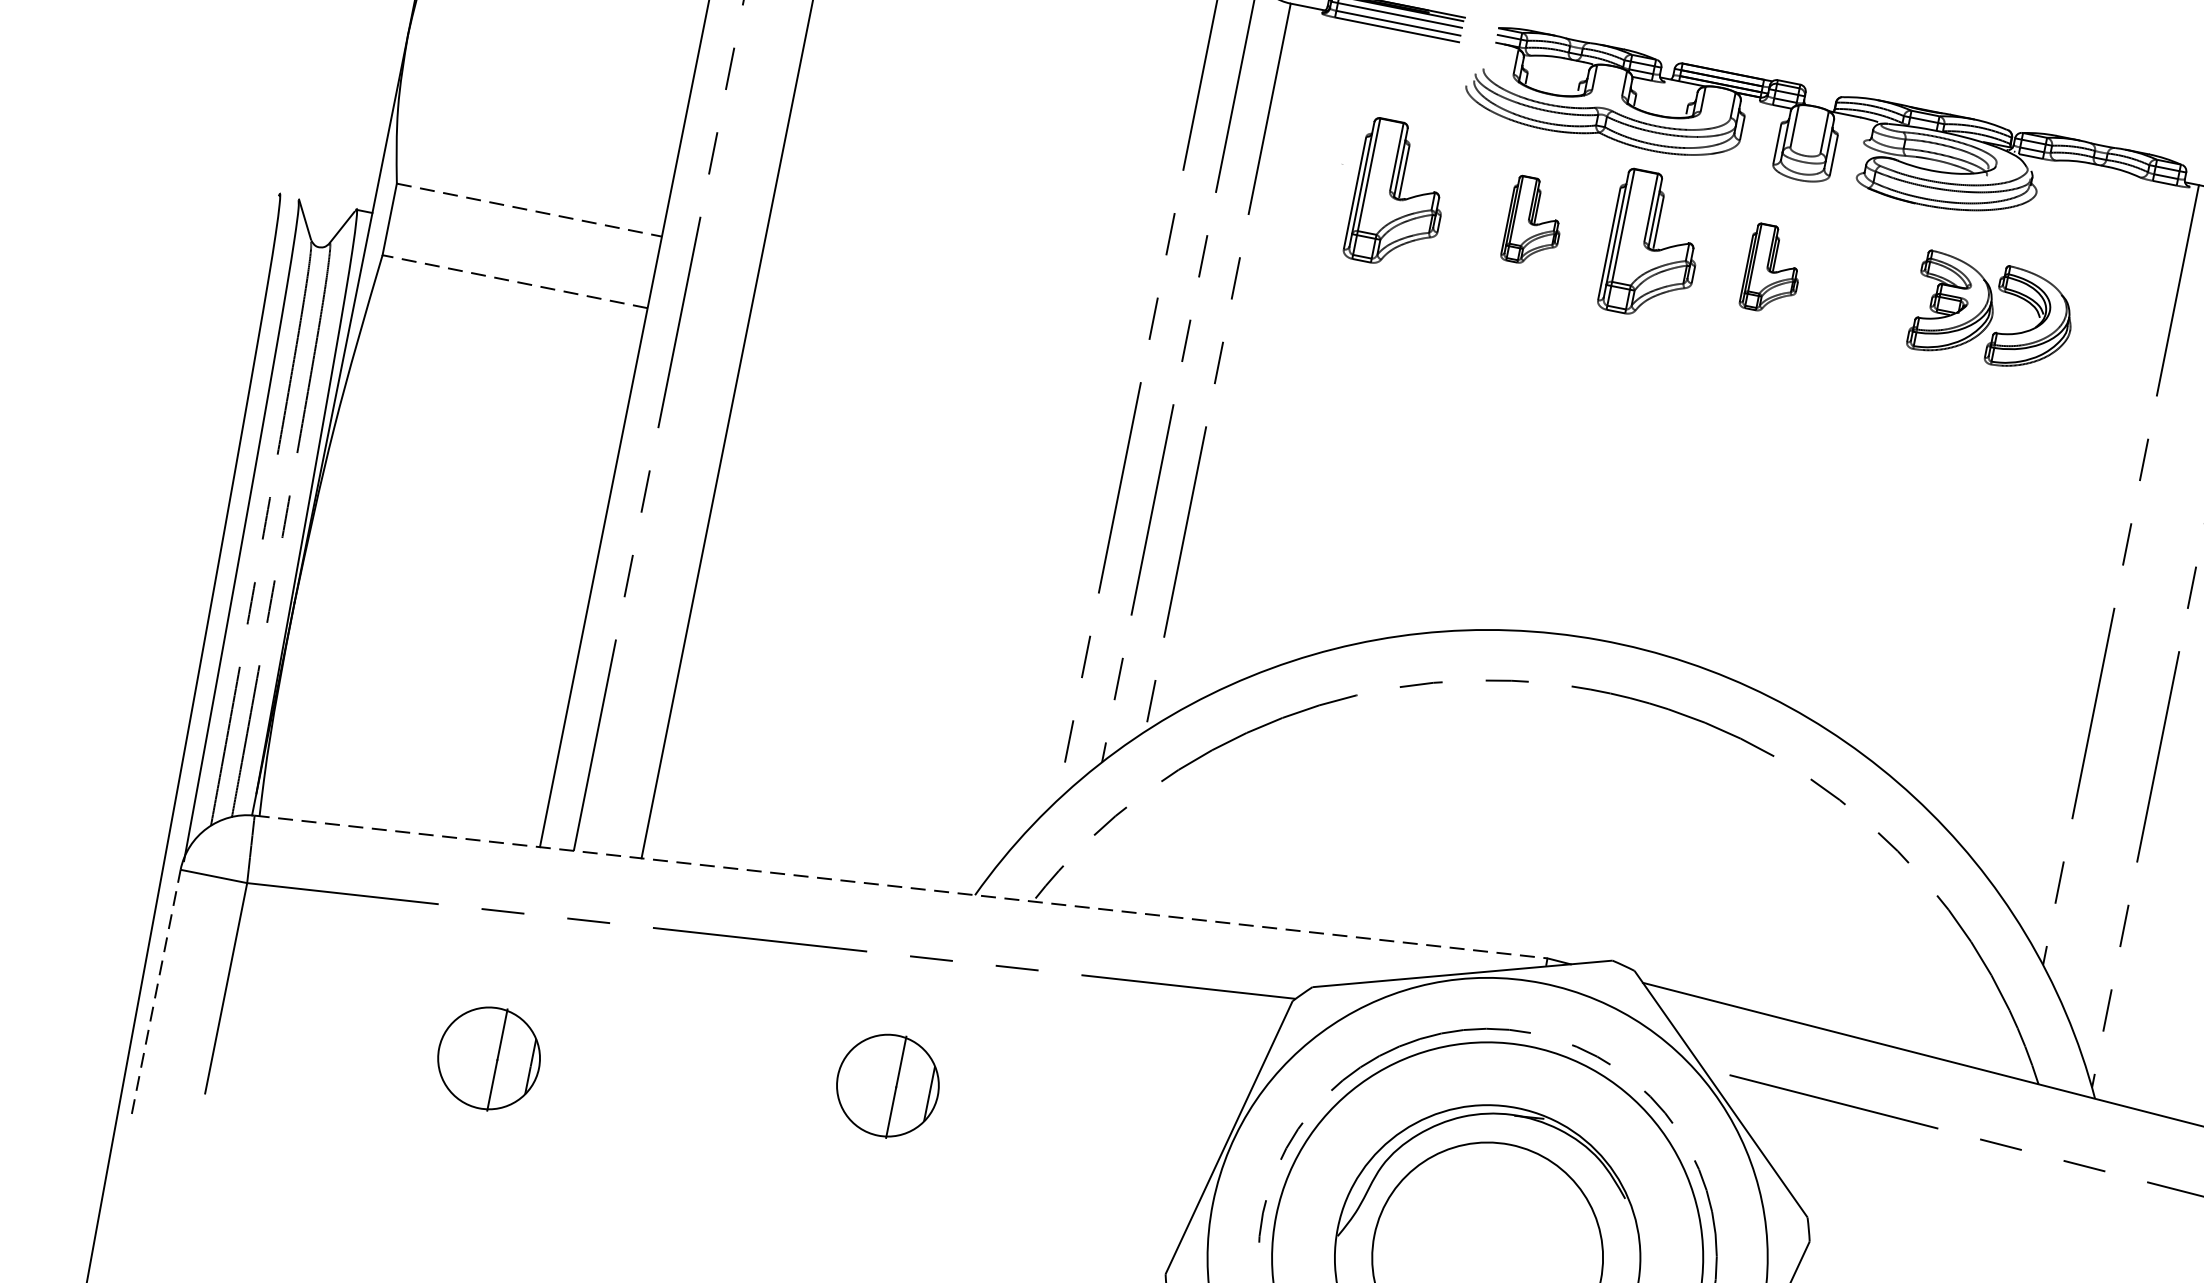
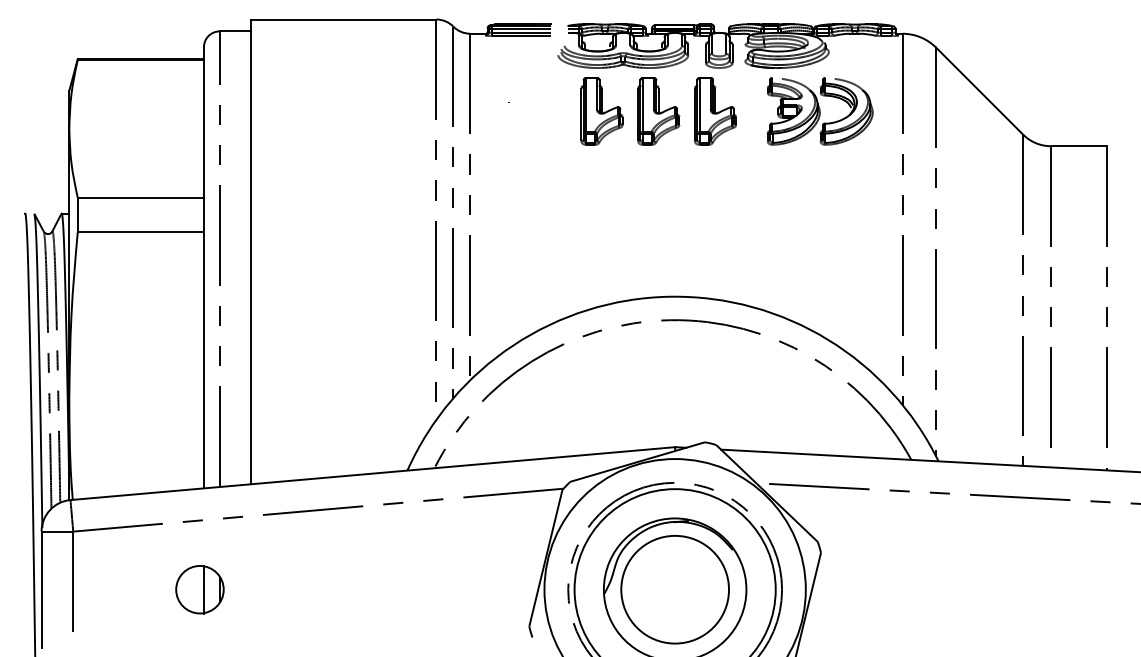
part: (1399, 195) -> (537, 111), removed
line: (530, 209) -> (141, 197), dashed -> solid
part: (1533, 222) -> (601, 111), size x1.67
part: (1773, 269) -> (715, 111), size x1.67
line: (514, 280) -> (140, 231), dashed -> solid
part: (1991, 313) -> (819, 111), size x1.43
line: (902, 887) -> (373, 473), dashed -> solid
line: (156, 991) -> (41, 589), dashed -> solid
part: (887, 1084) -> (384, 565), removed

